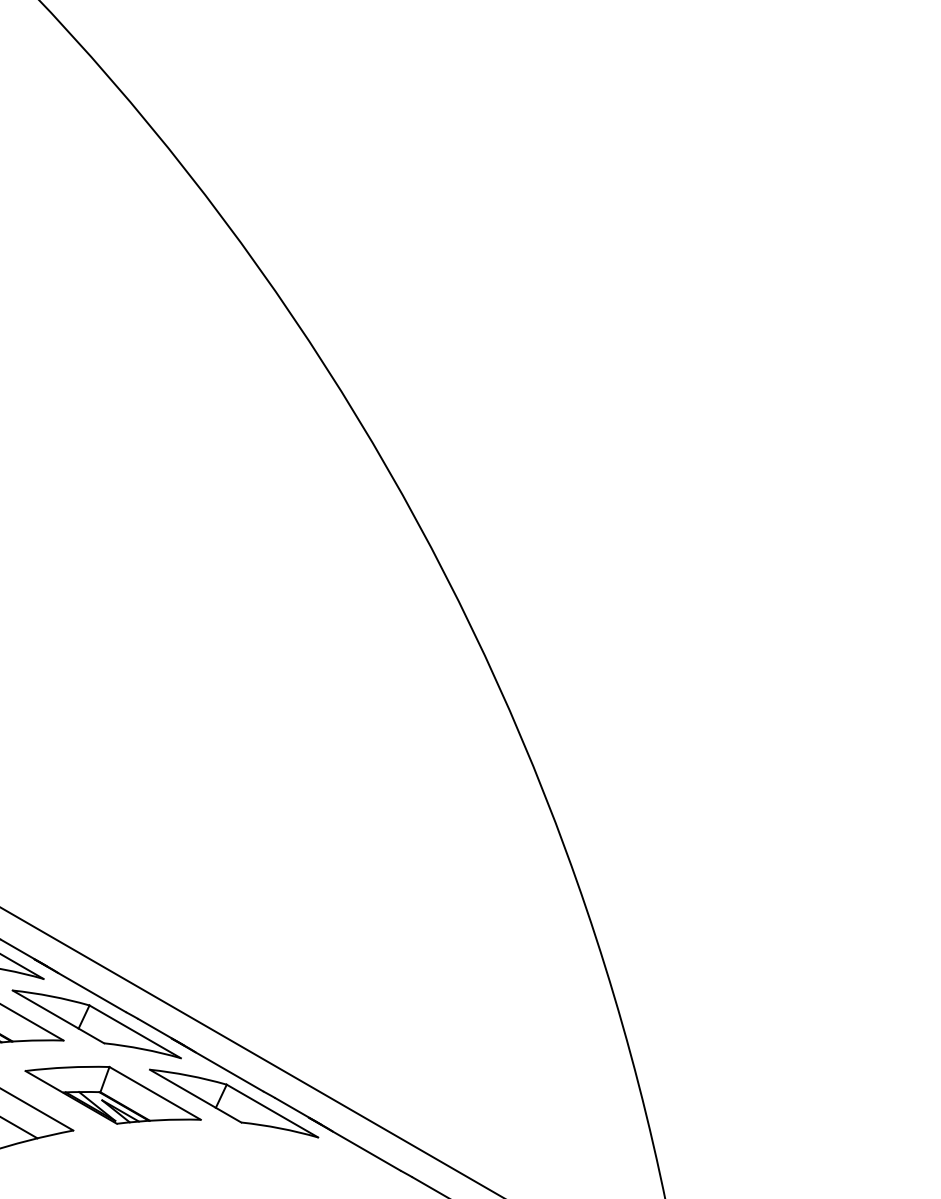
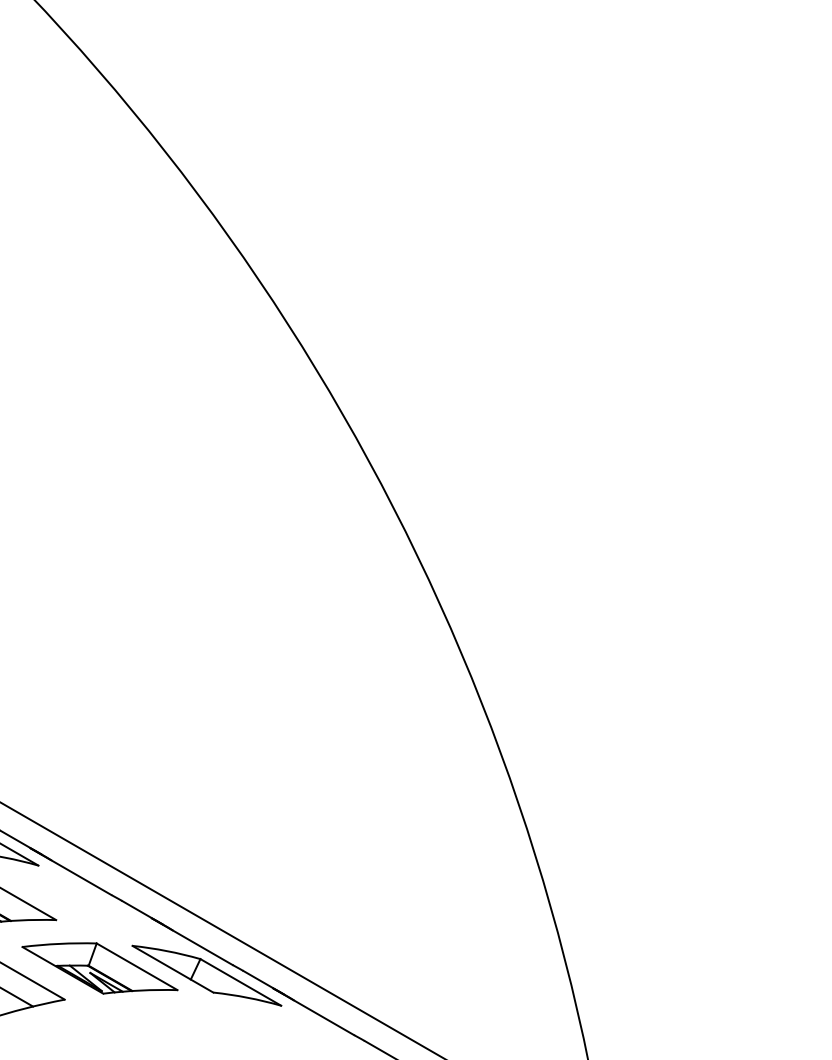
part: (96, 1024) -> (85, 905), removed

